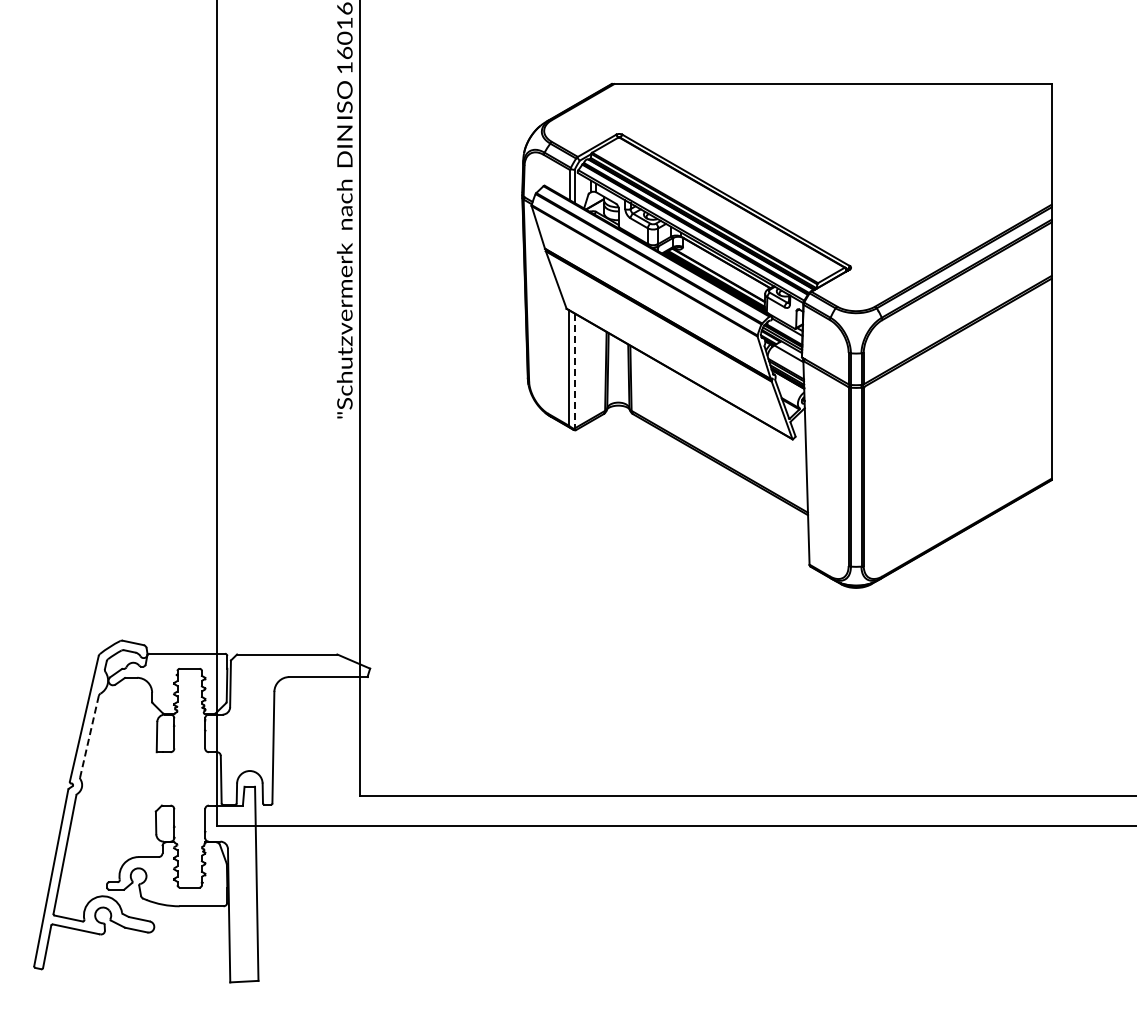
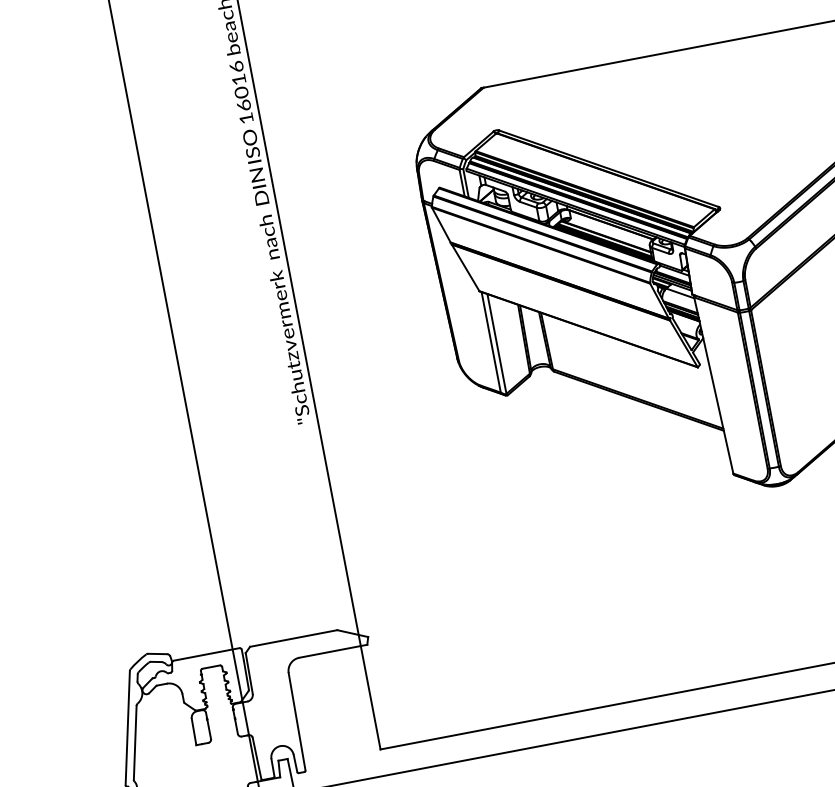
line: (574, 371) -> (496, 344), dashed -> solid
line: (89, 736) -> (135, 742), dashed -> solid

